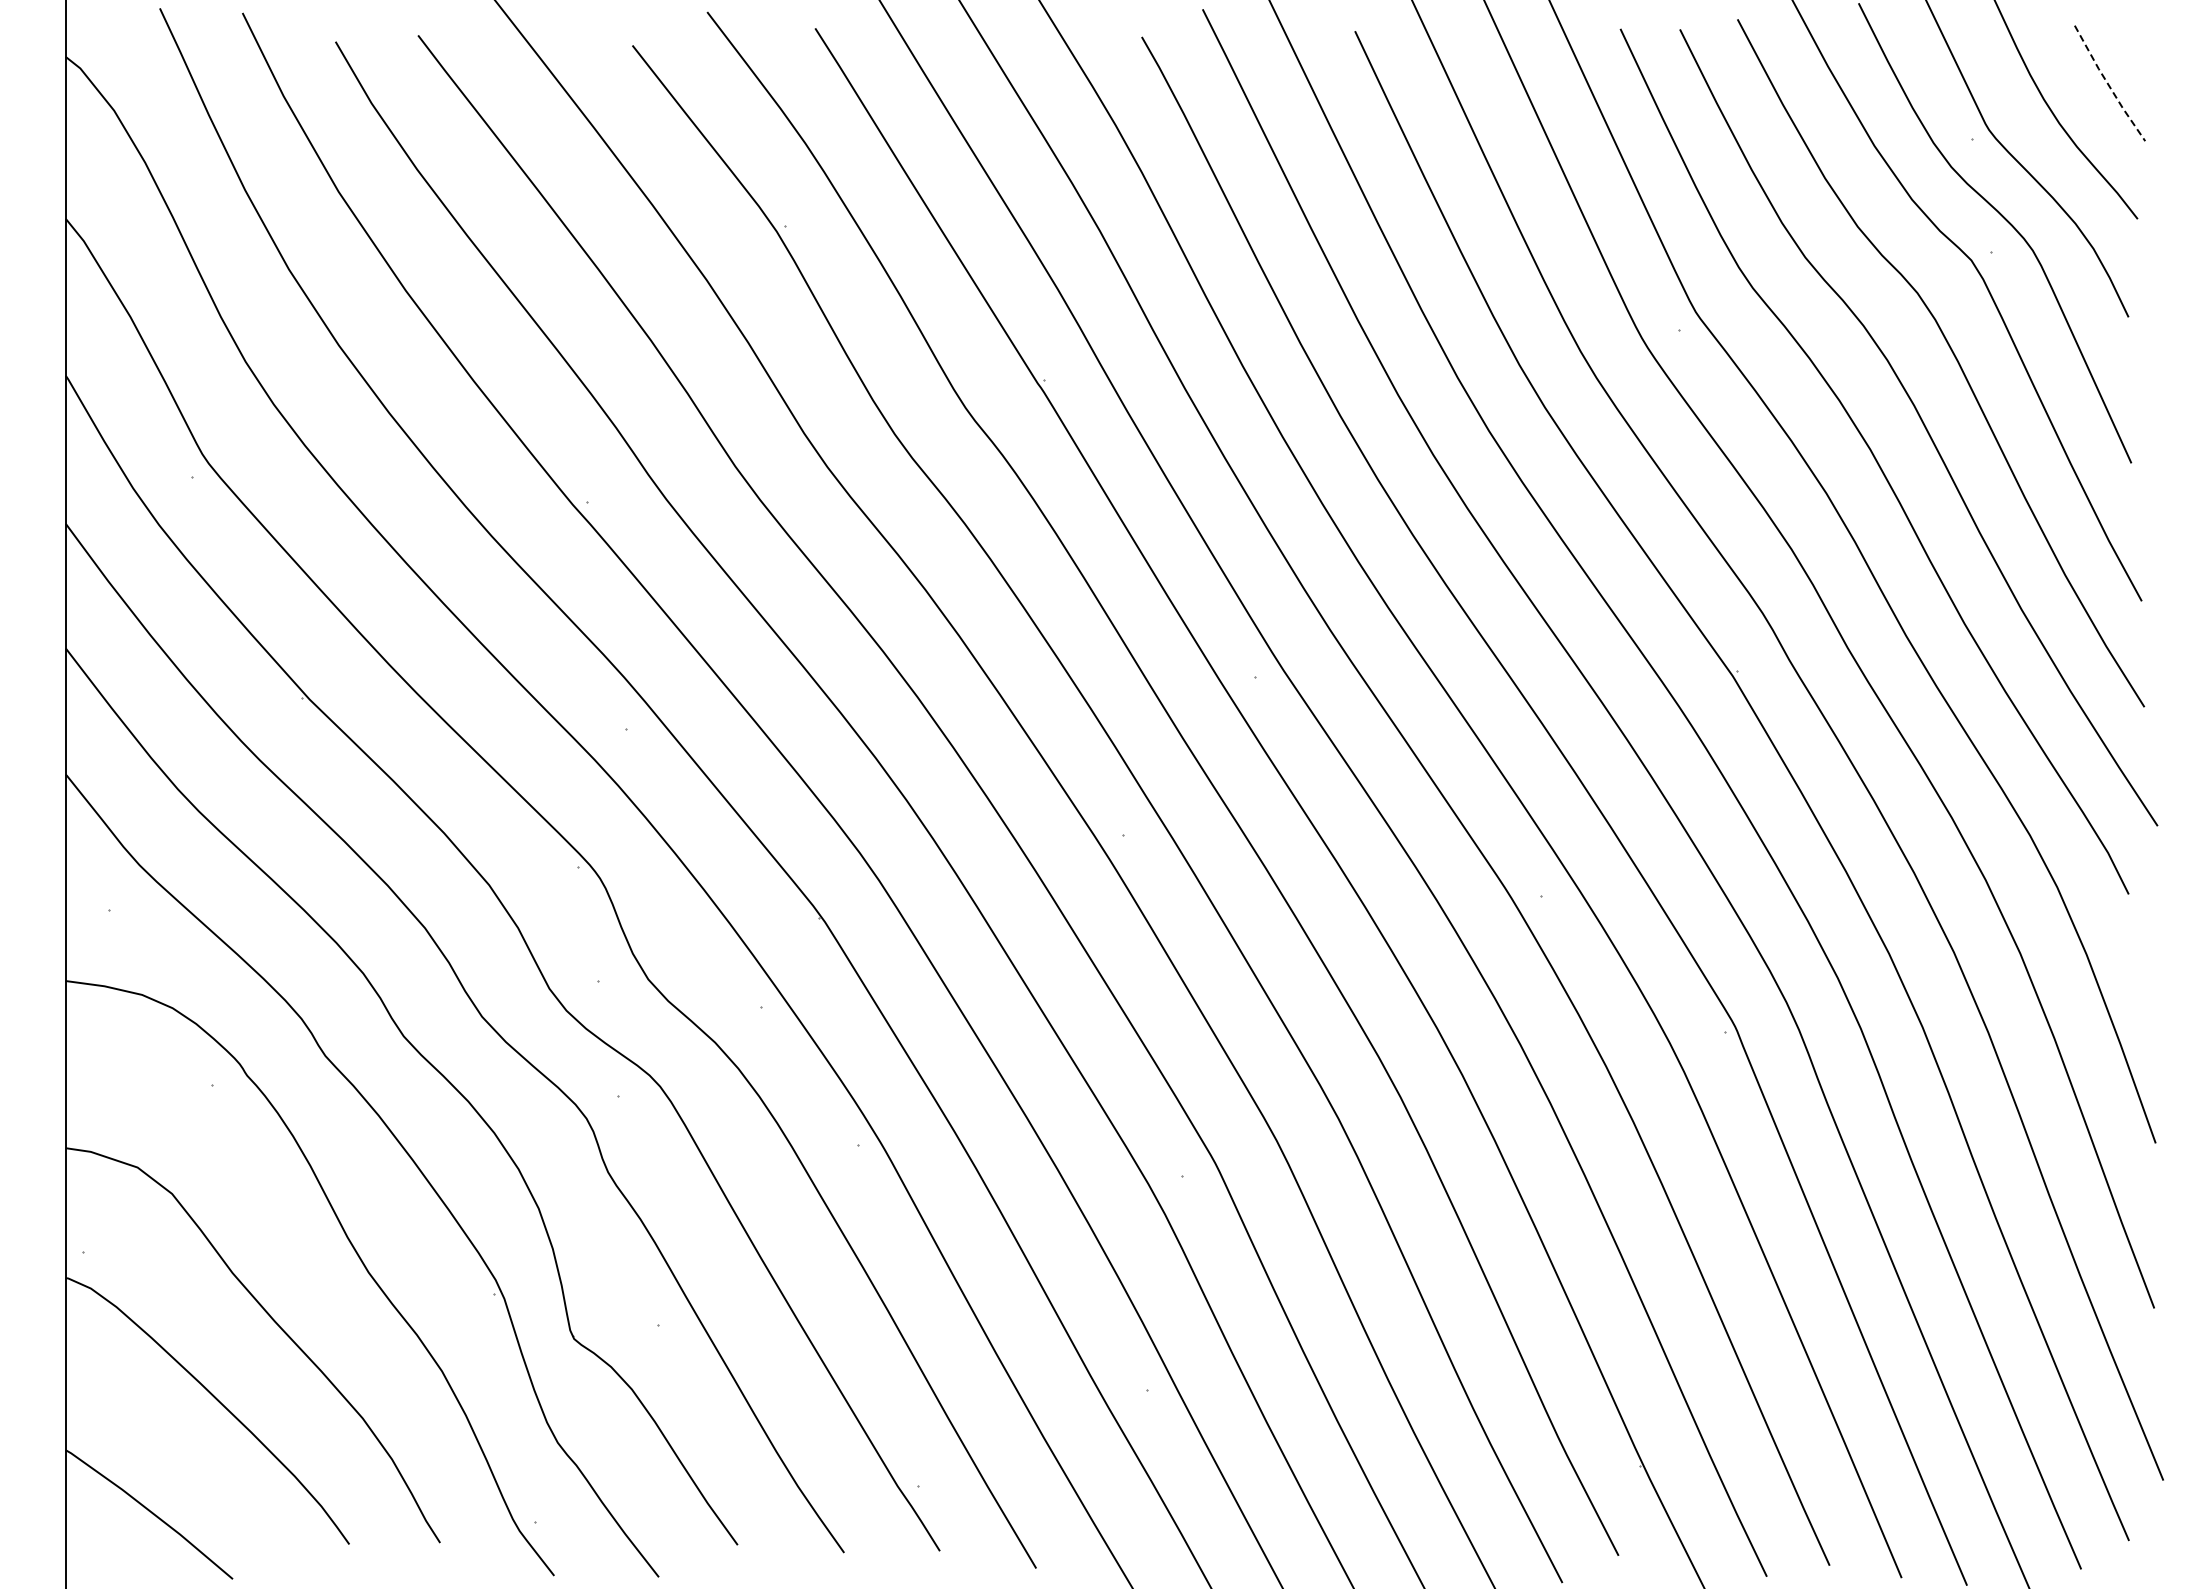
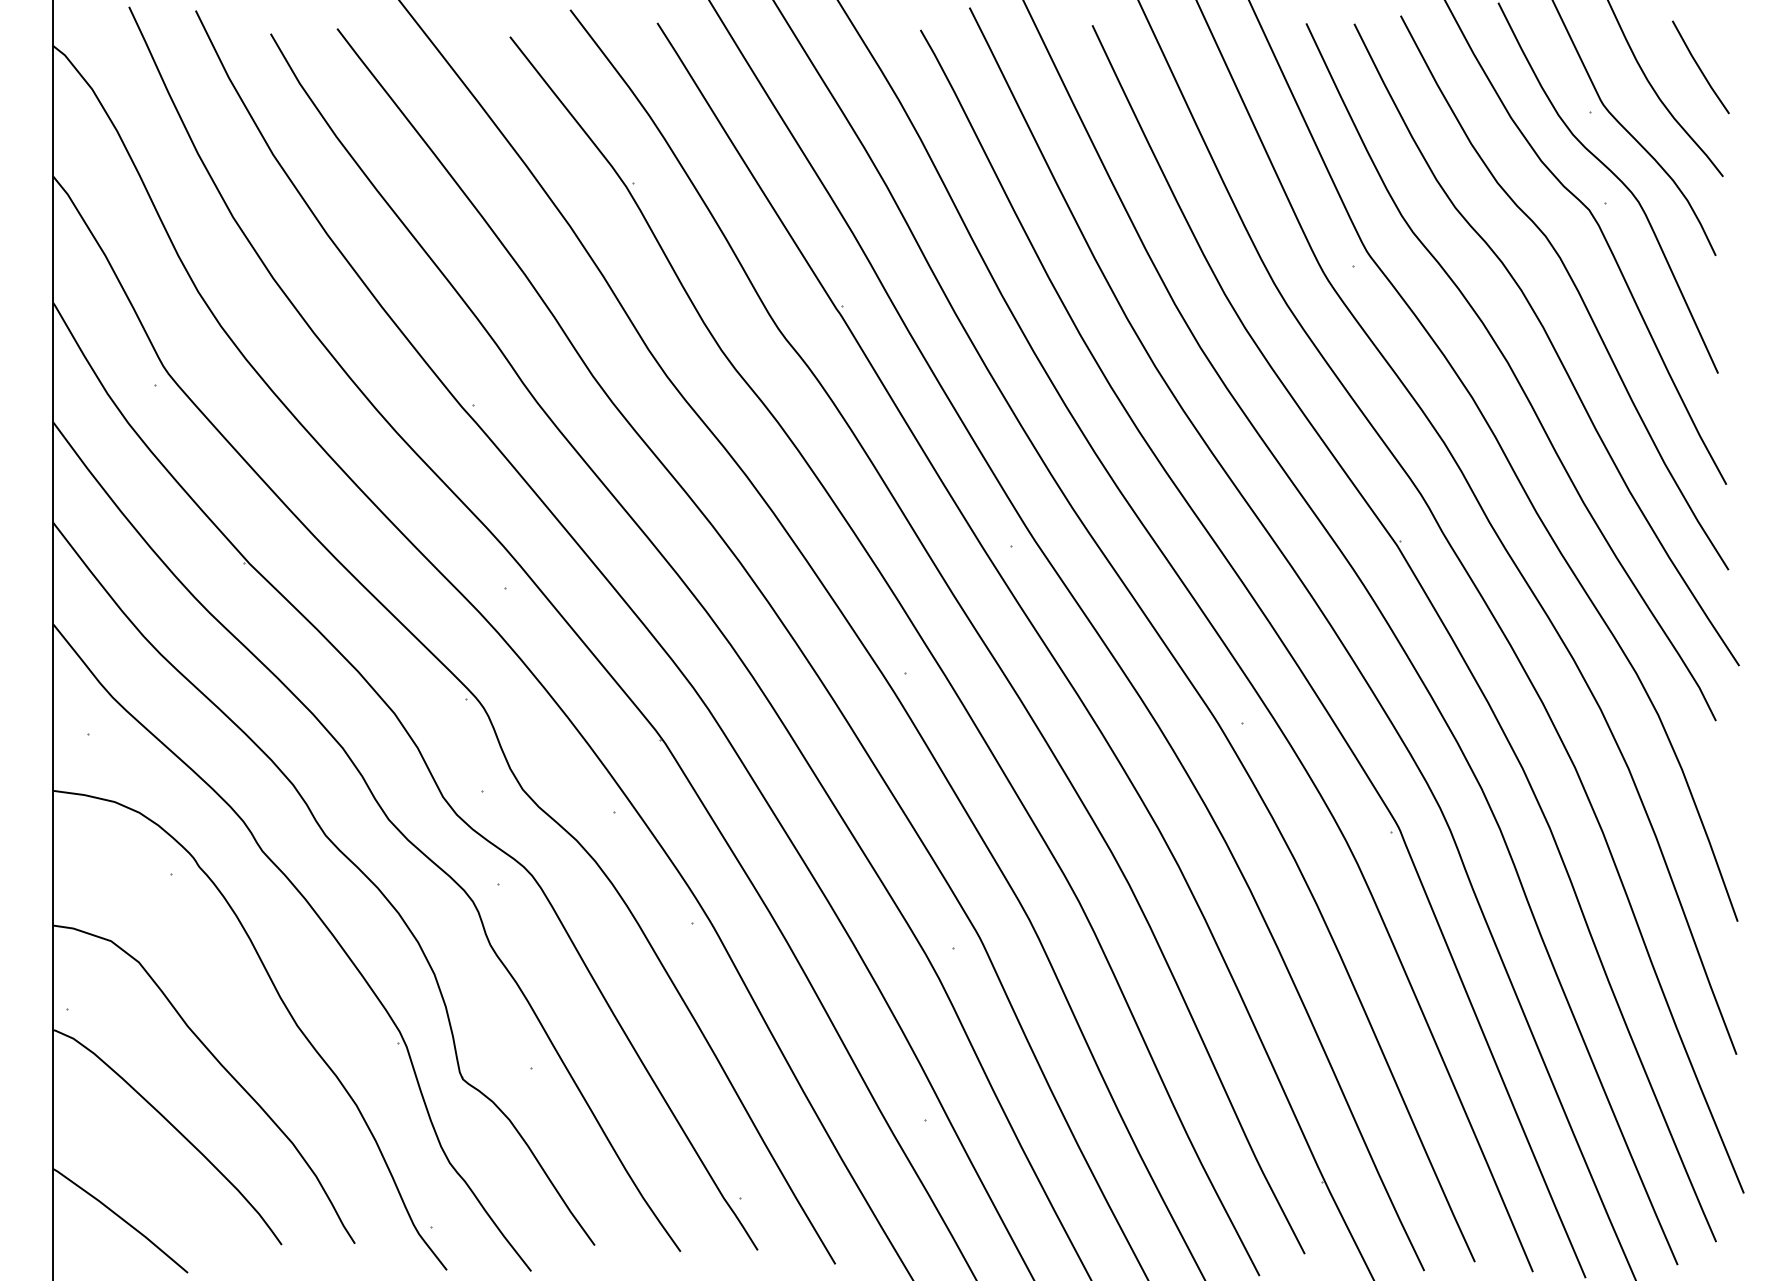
line: (2108, 84) -> (1699, 68), dashed -> solid

